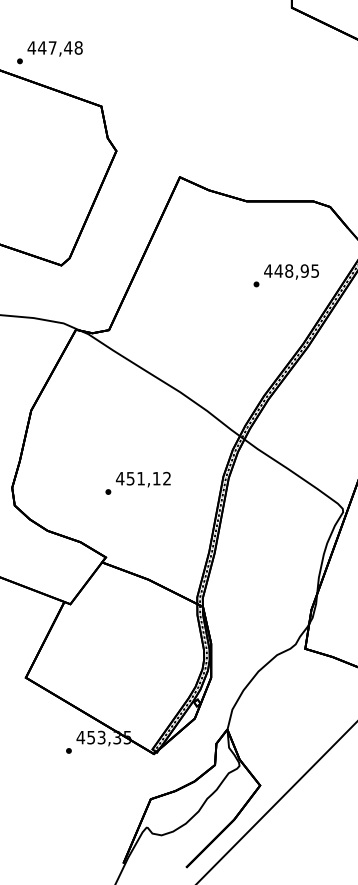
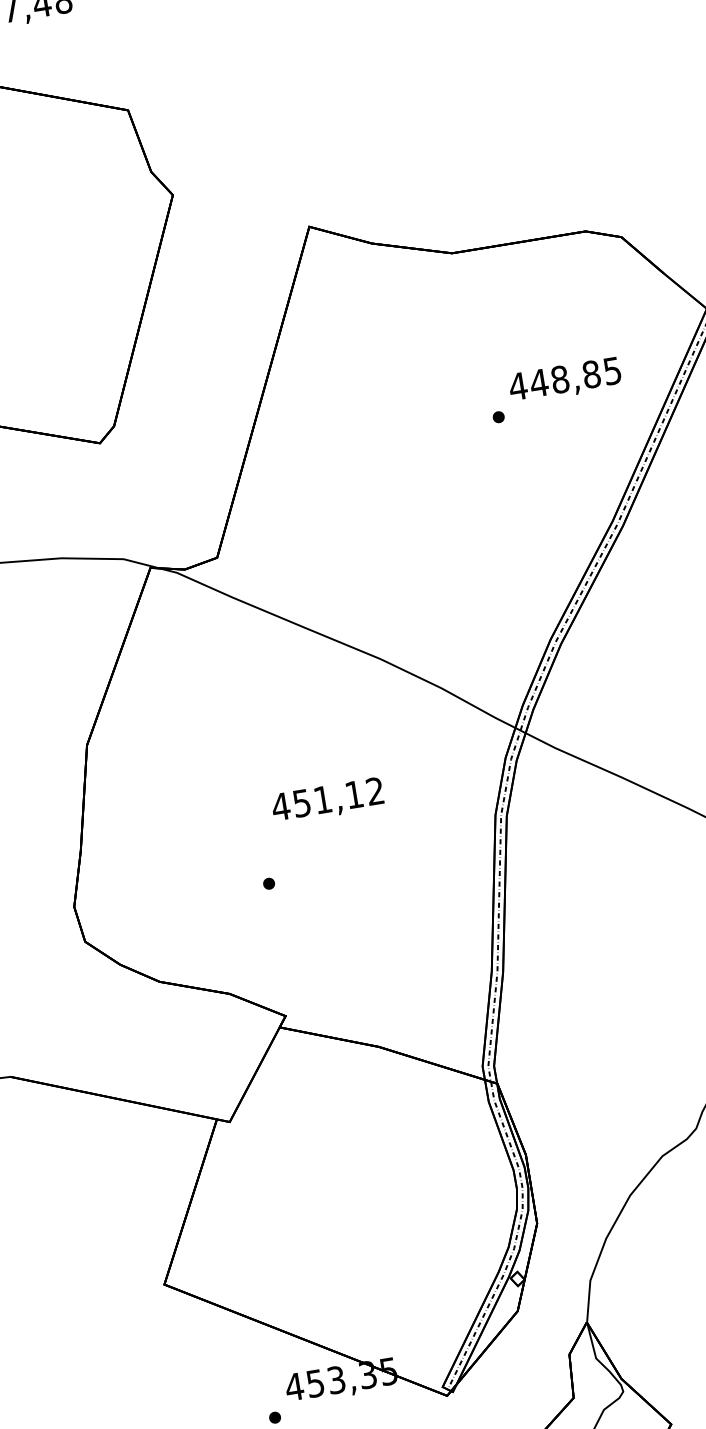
text: (304, 270) -> (590, 373), 448,95 -> 448,85
text: (143, 479) -> (328, 800), moved

